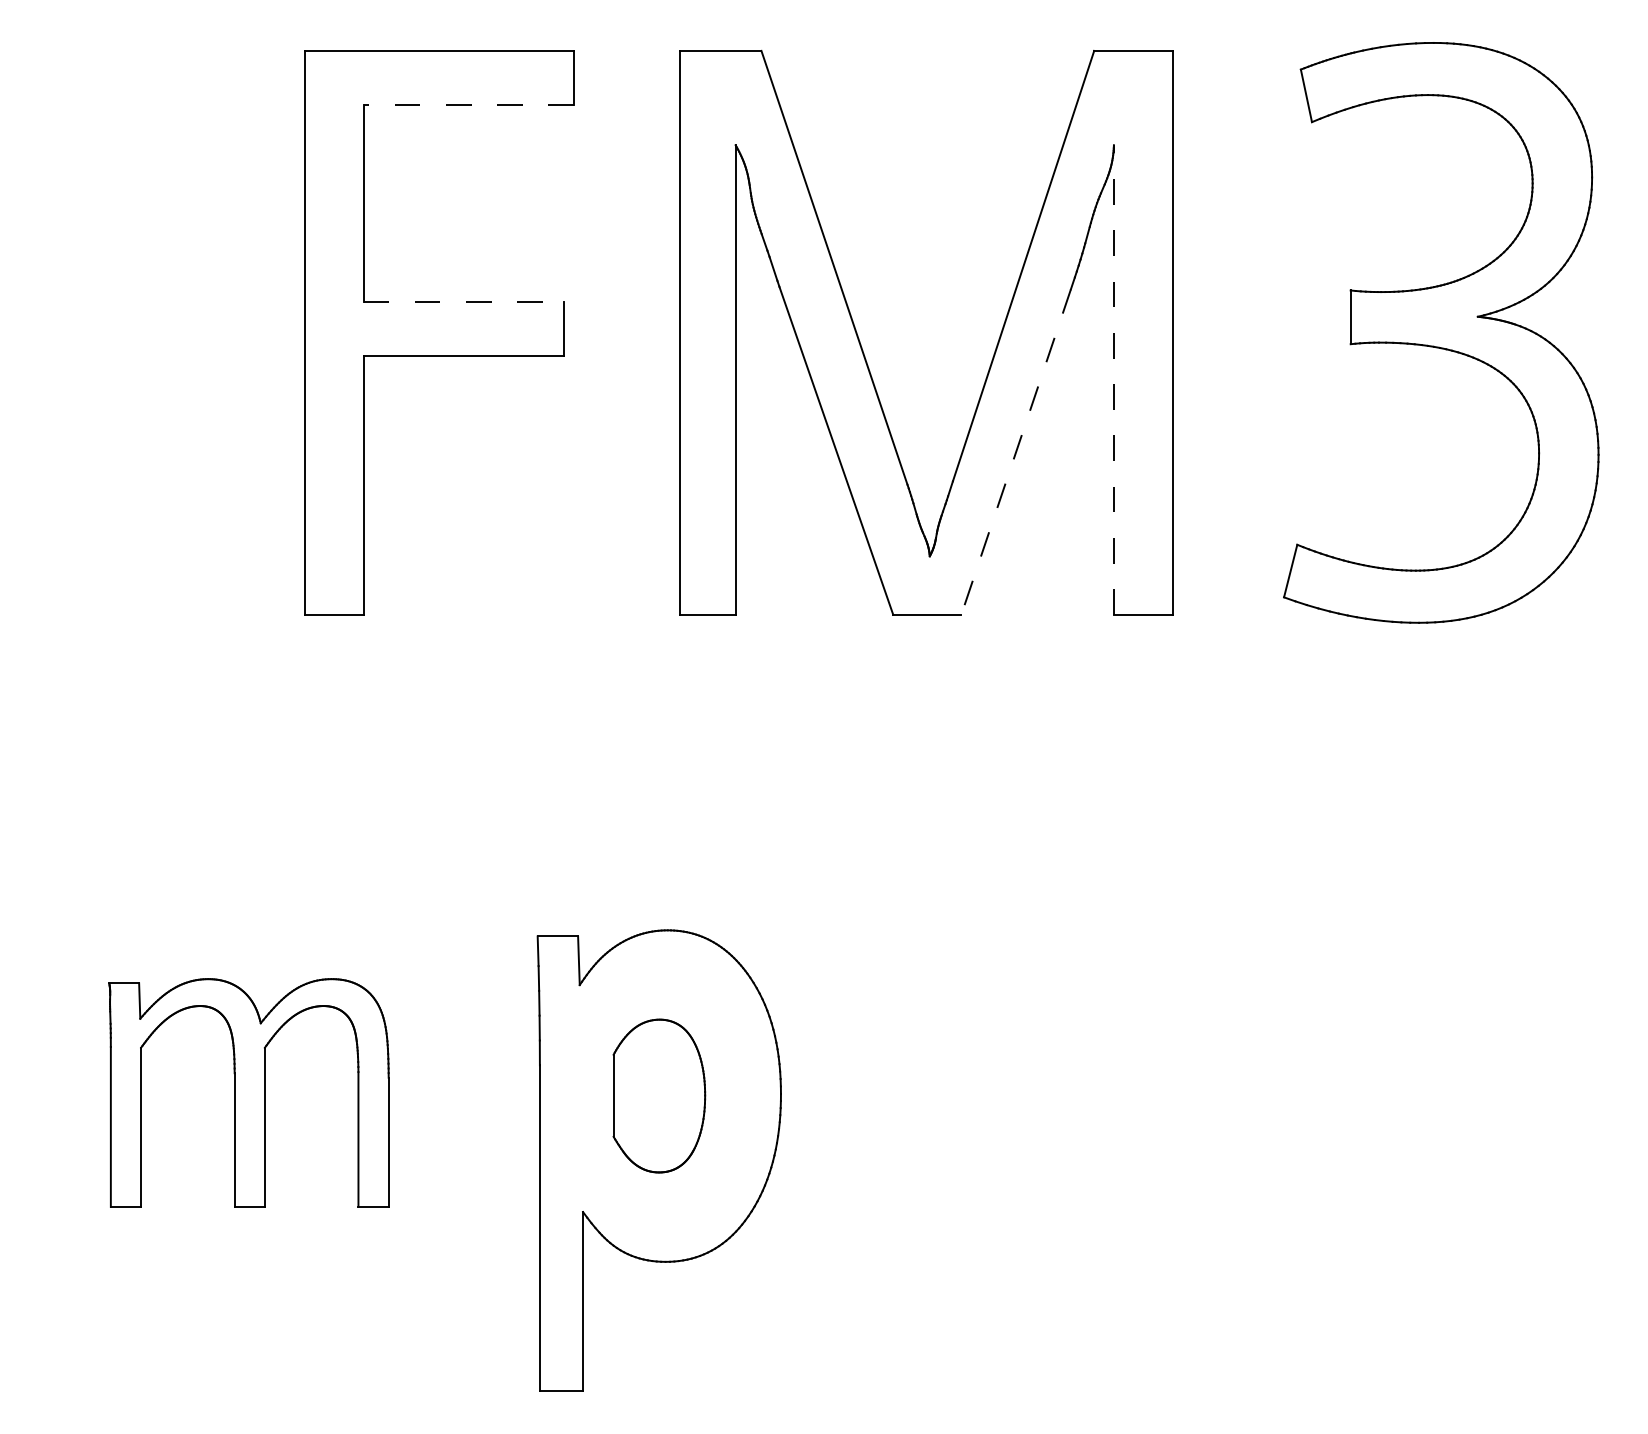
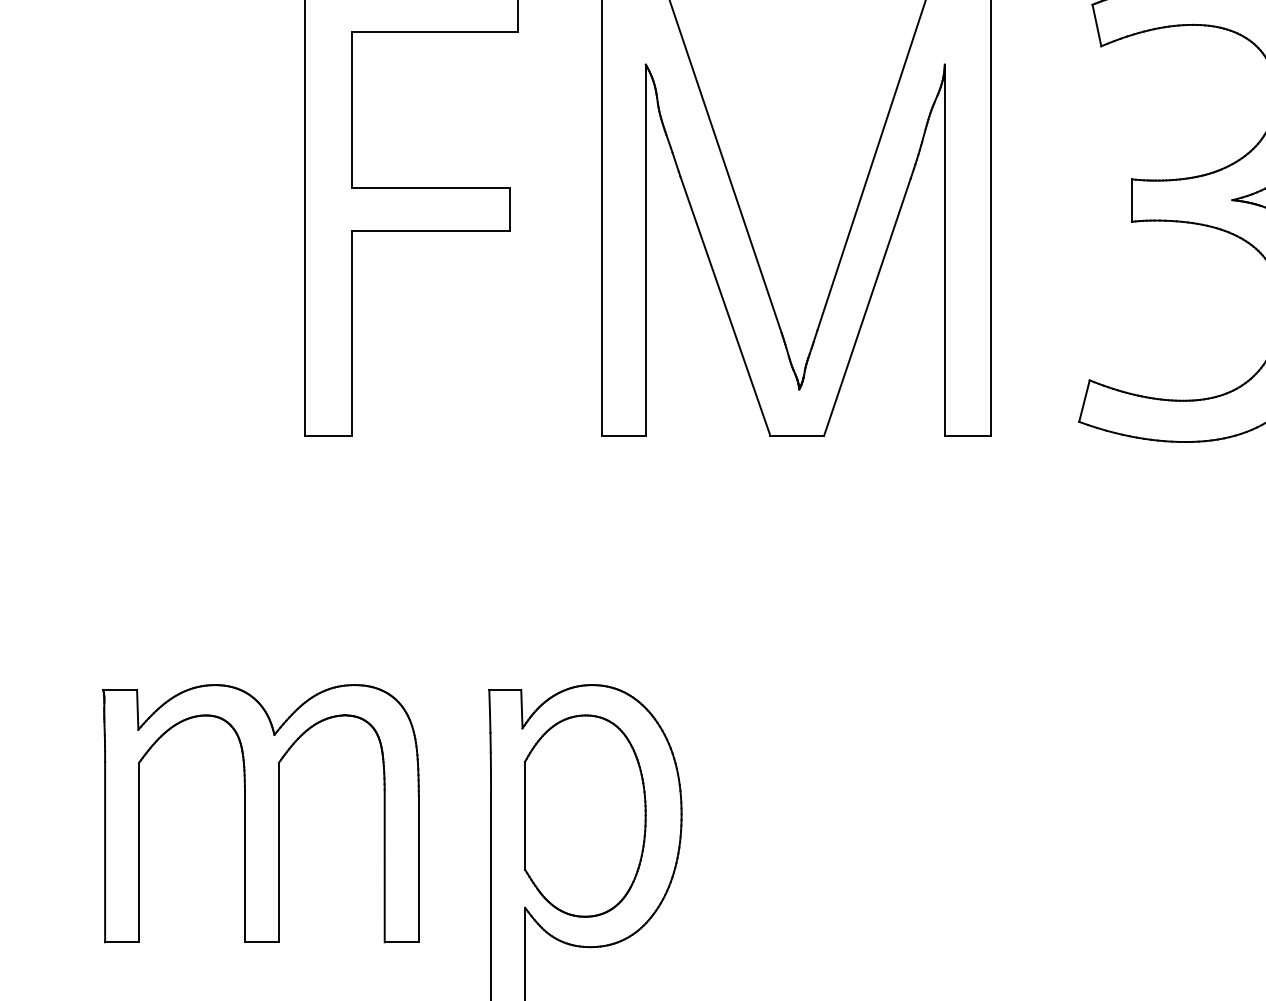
line: (468, 104) -> (434, 32), dashed -> solid
line: (464, 302) -> (431, 188), dashed -> solid
line: (1113, 380) -> (944, 250), dashed -> solid
line: (1016, 452) -> (867, 307), dashed -> solid
part: (248, 1092) -> (260, 813), size x1.43
part: (659, 1095) -> (585, 815), size x1.67

